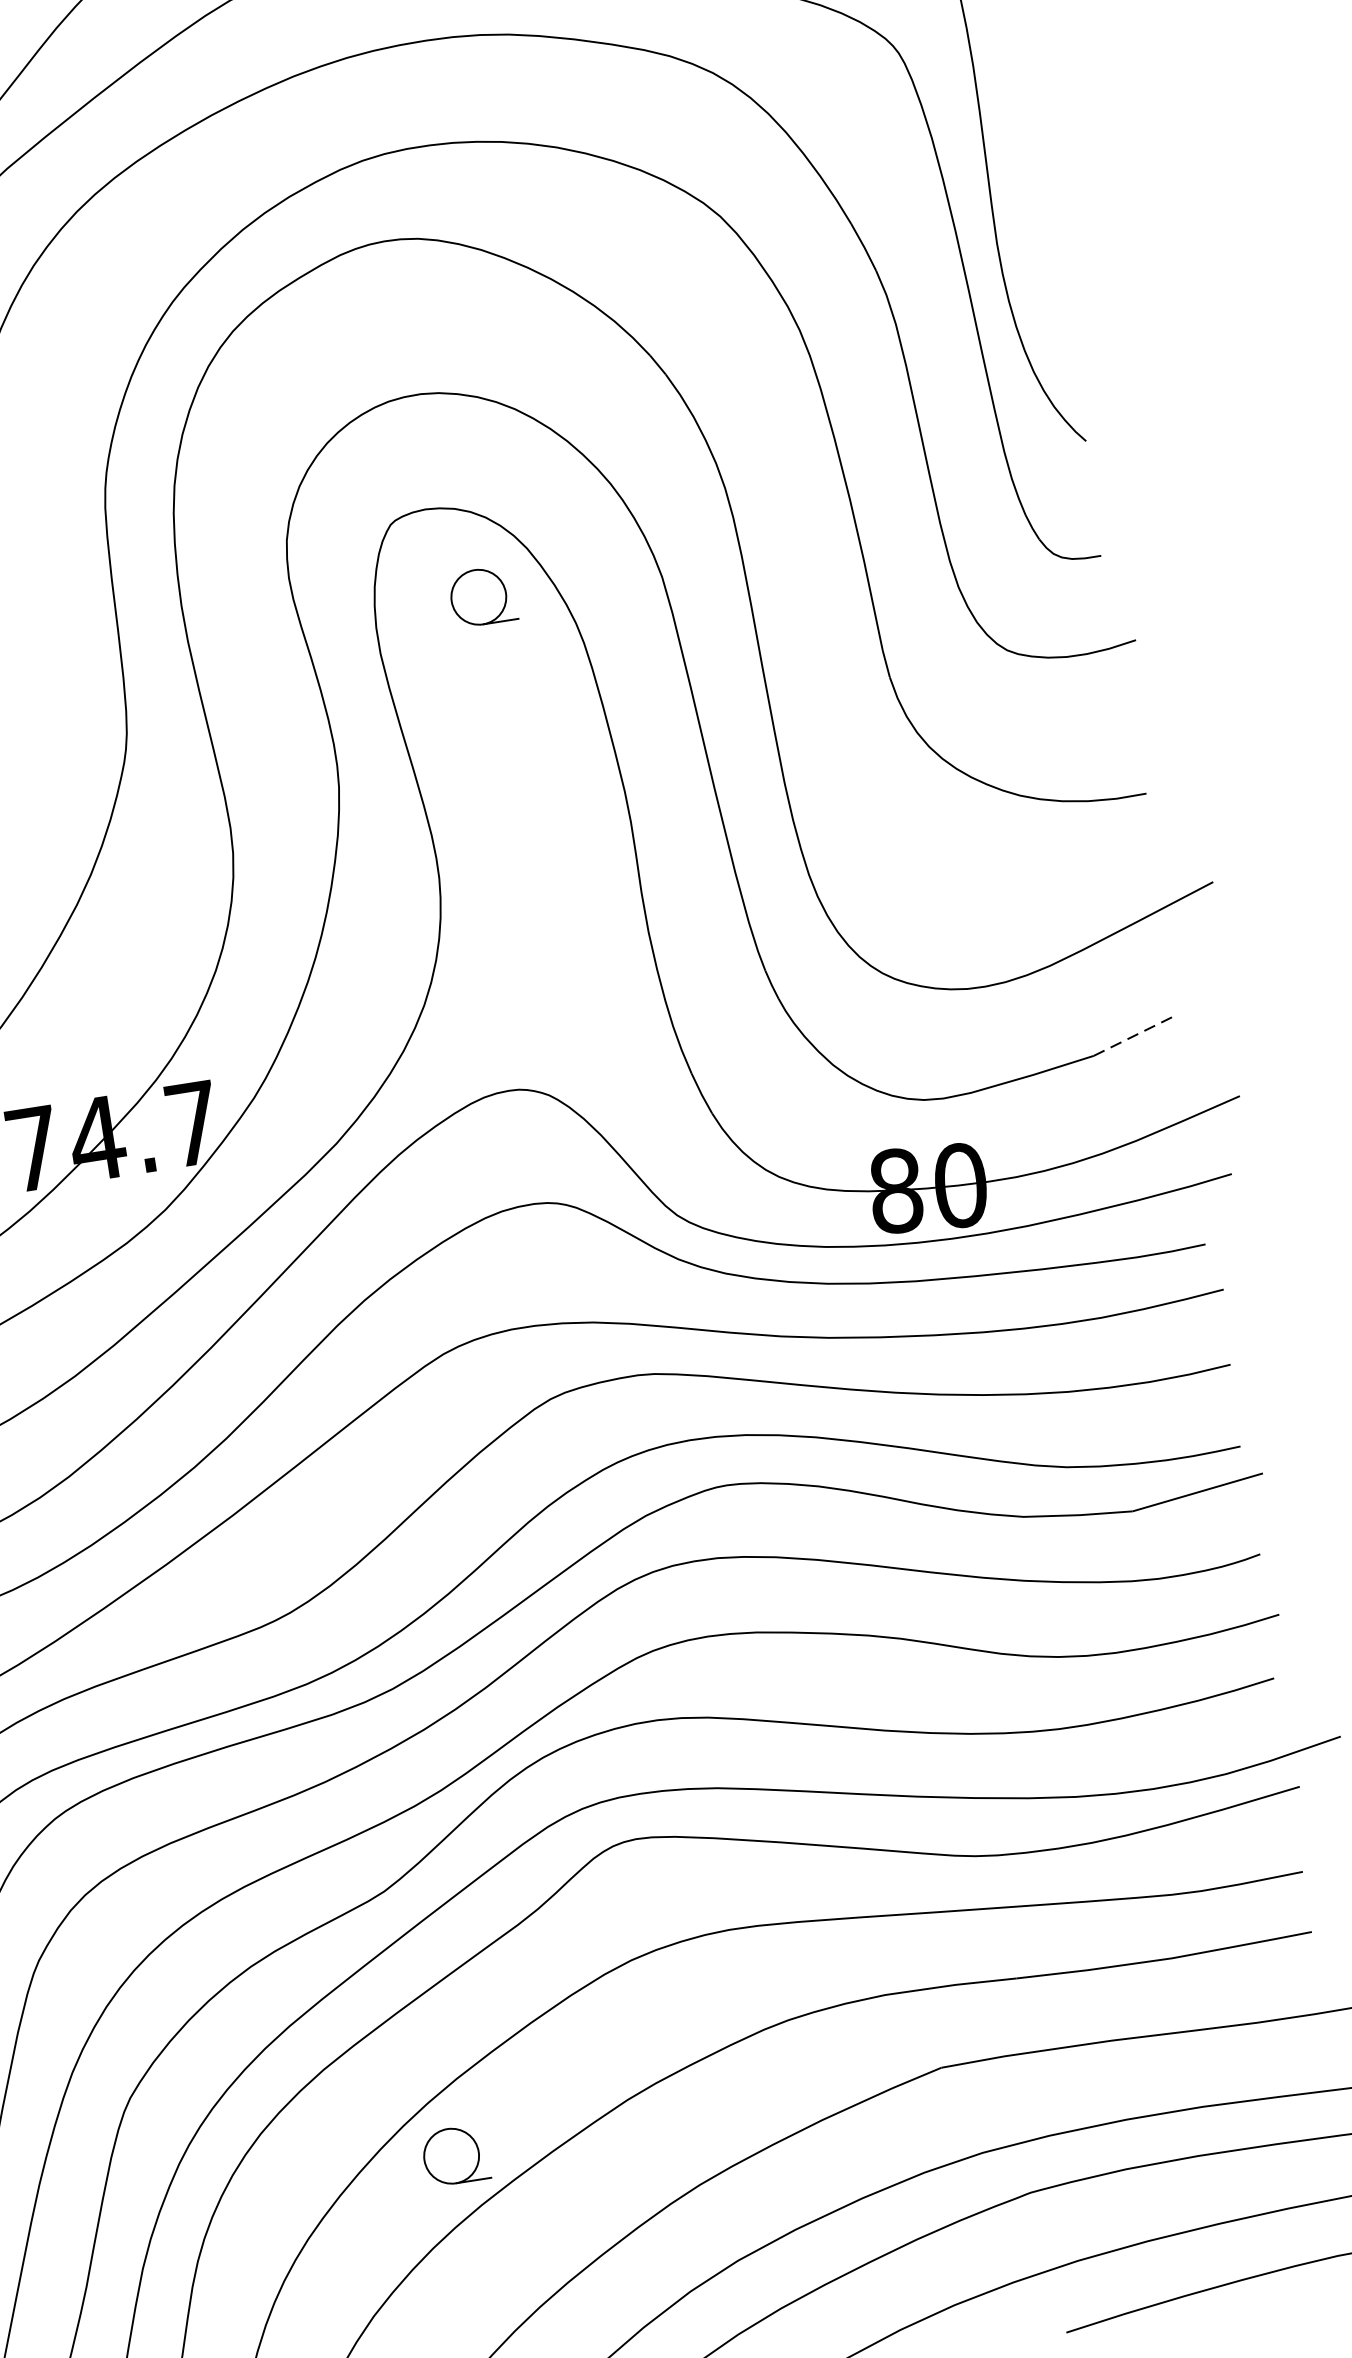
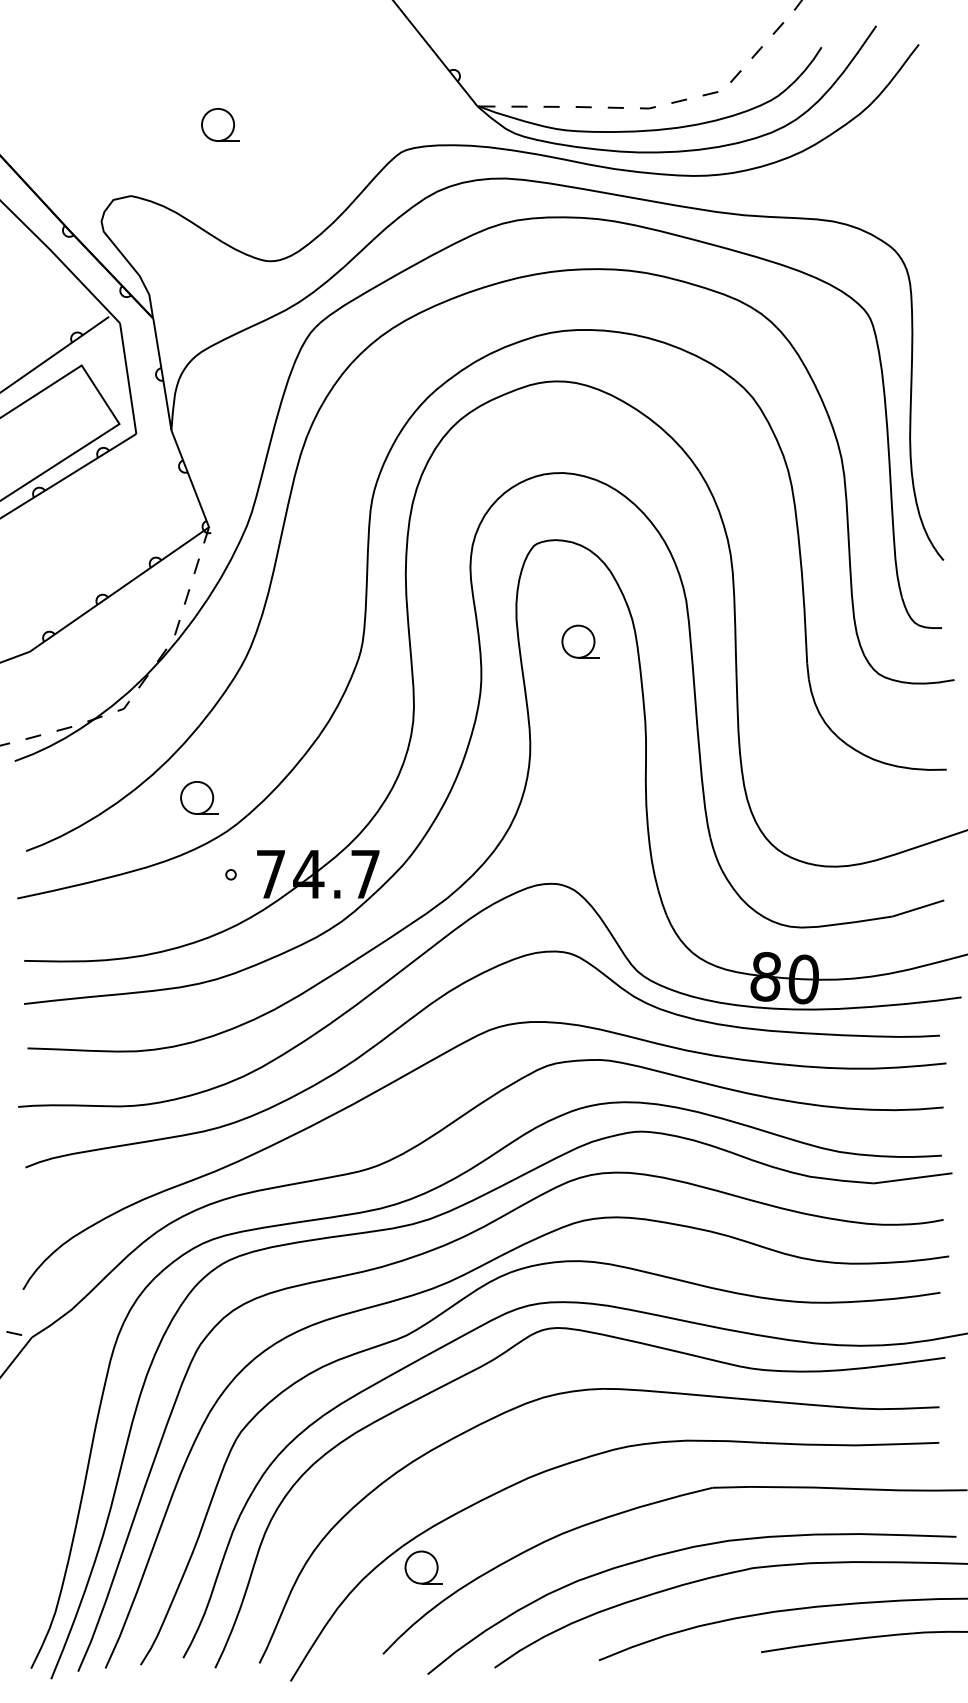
part: (482, 596) -> (580, 641), moved
line: (1135, 1035) -> (918, 908), dashed -> solid
part: (454, 2155) -> (423, 1567), moved

